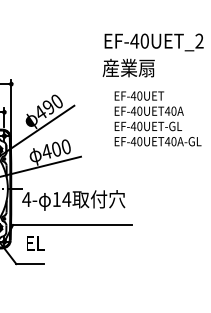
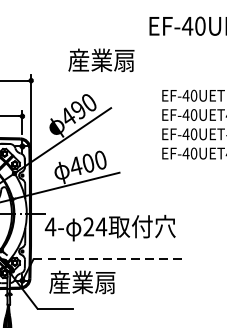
text: (128, 67) -> (101, 59), moved
text: (56, 199) -> (88, 226), 14 -> 24
line: (72, 224) -> (108, 258), solid -> dashed
text: (51, 243) -> (82, 282), EL -> 産業扇

